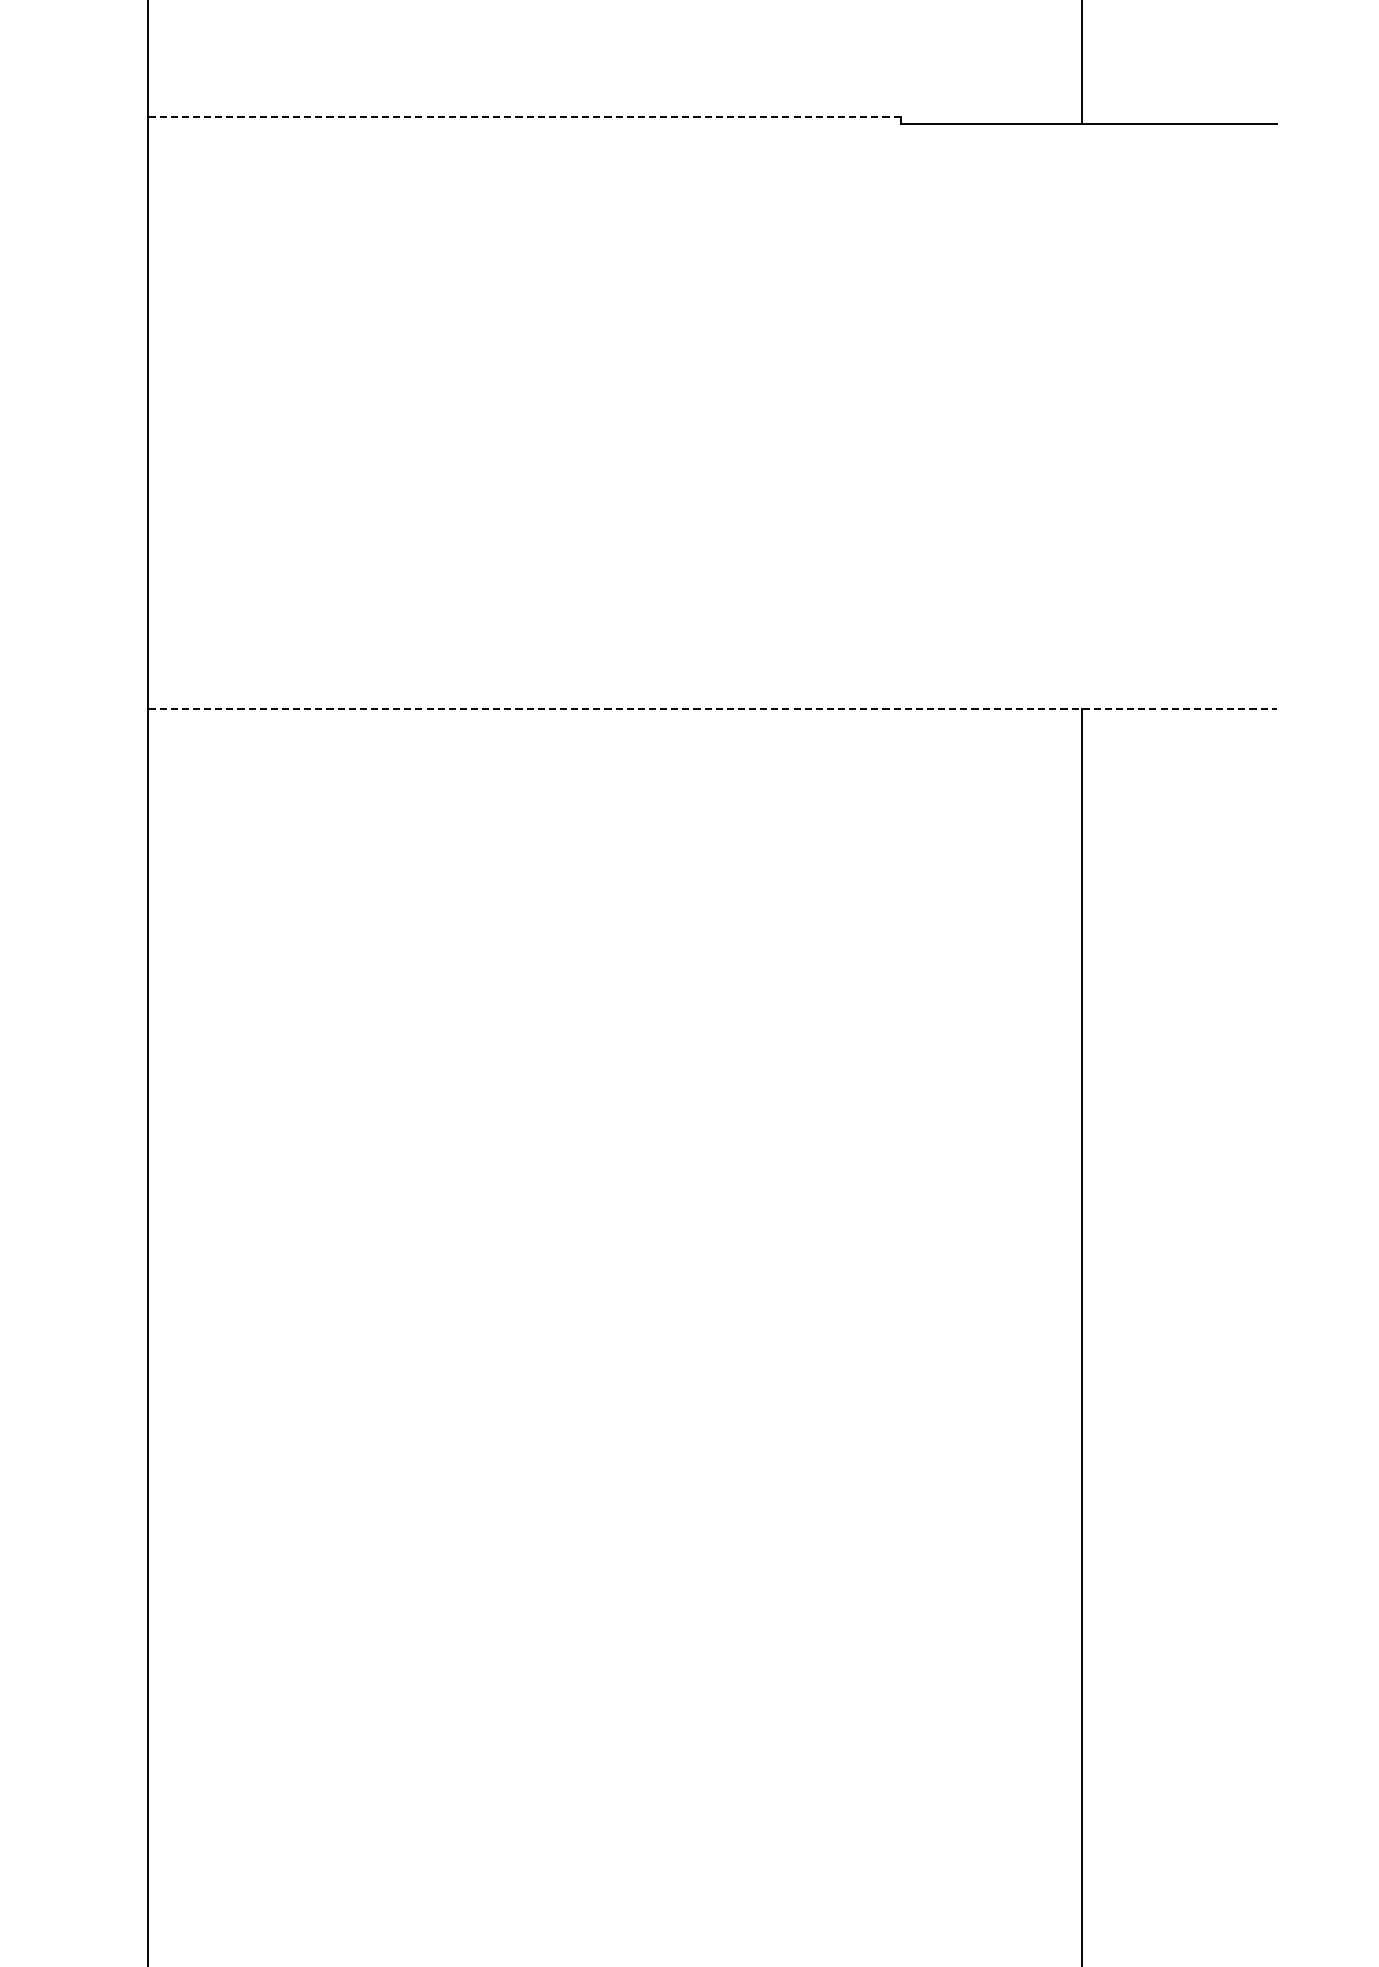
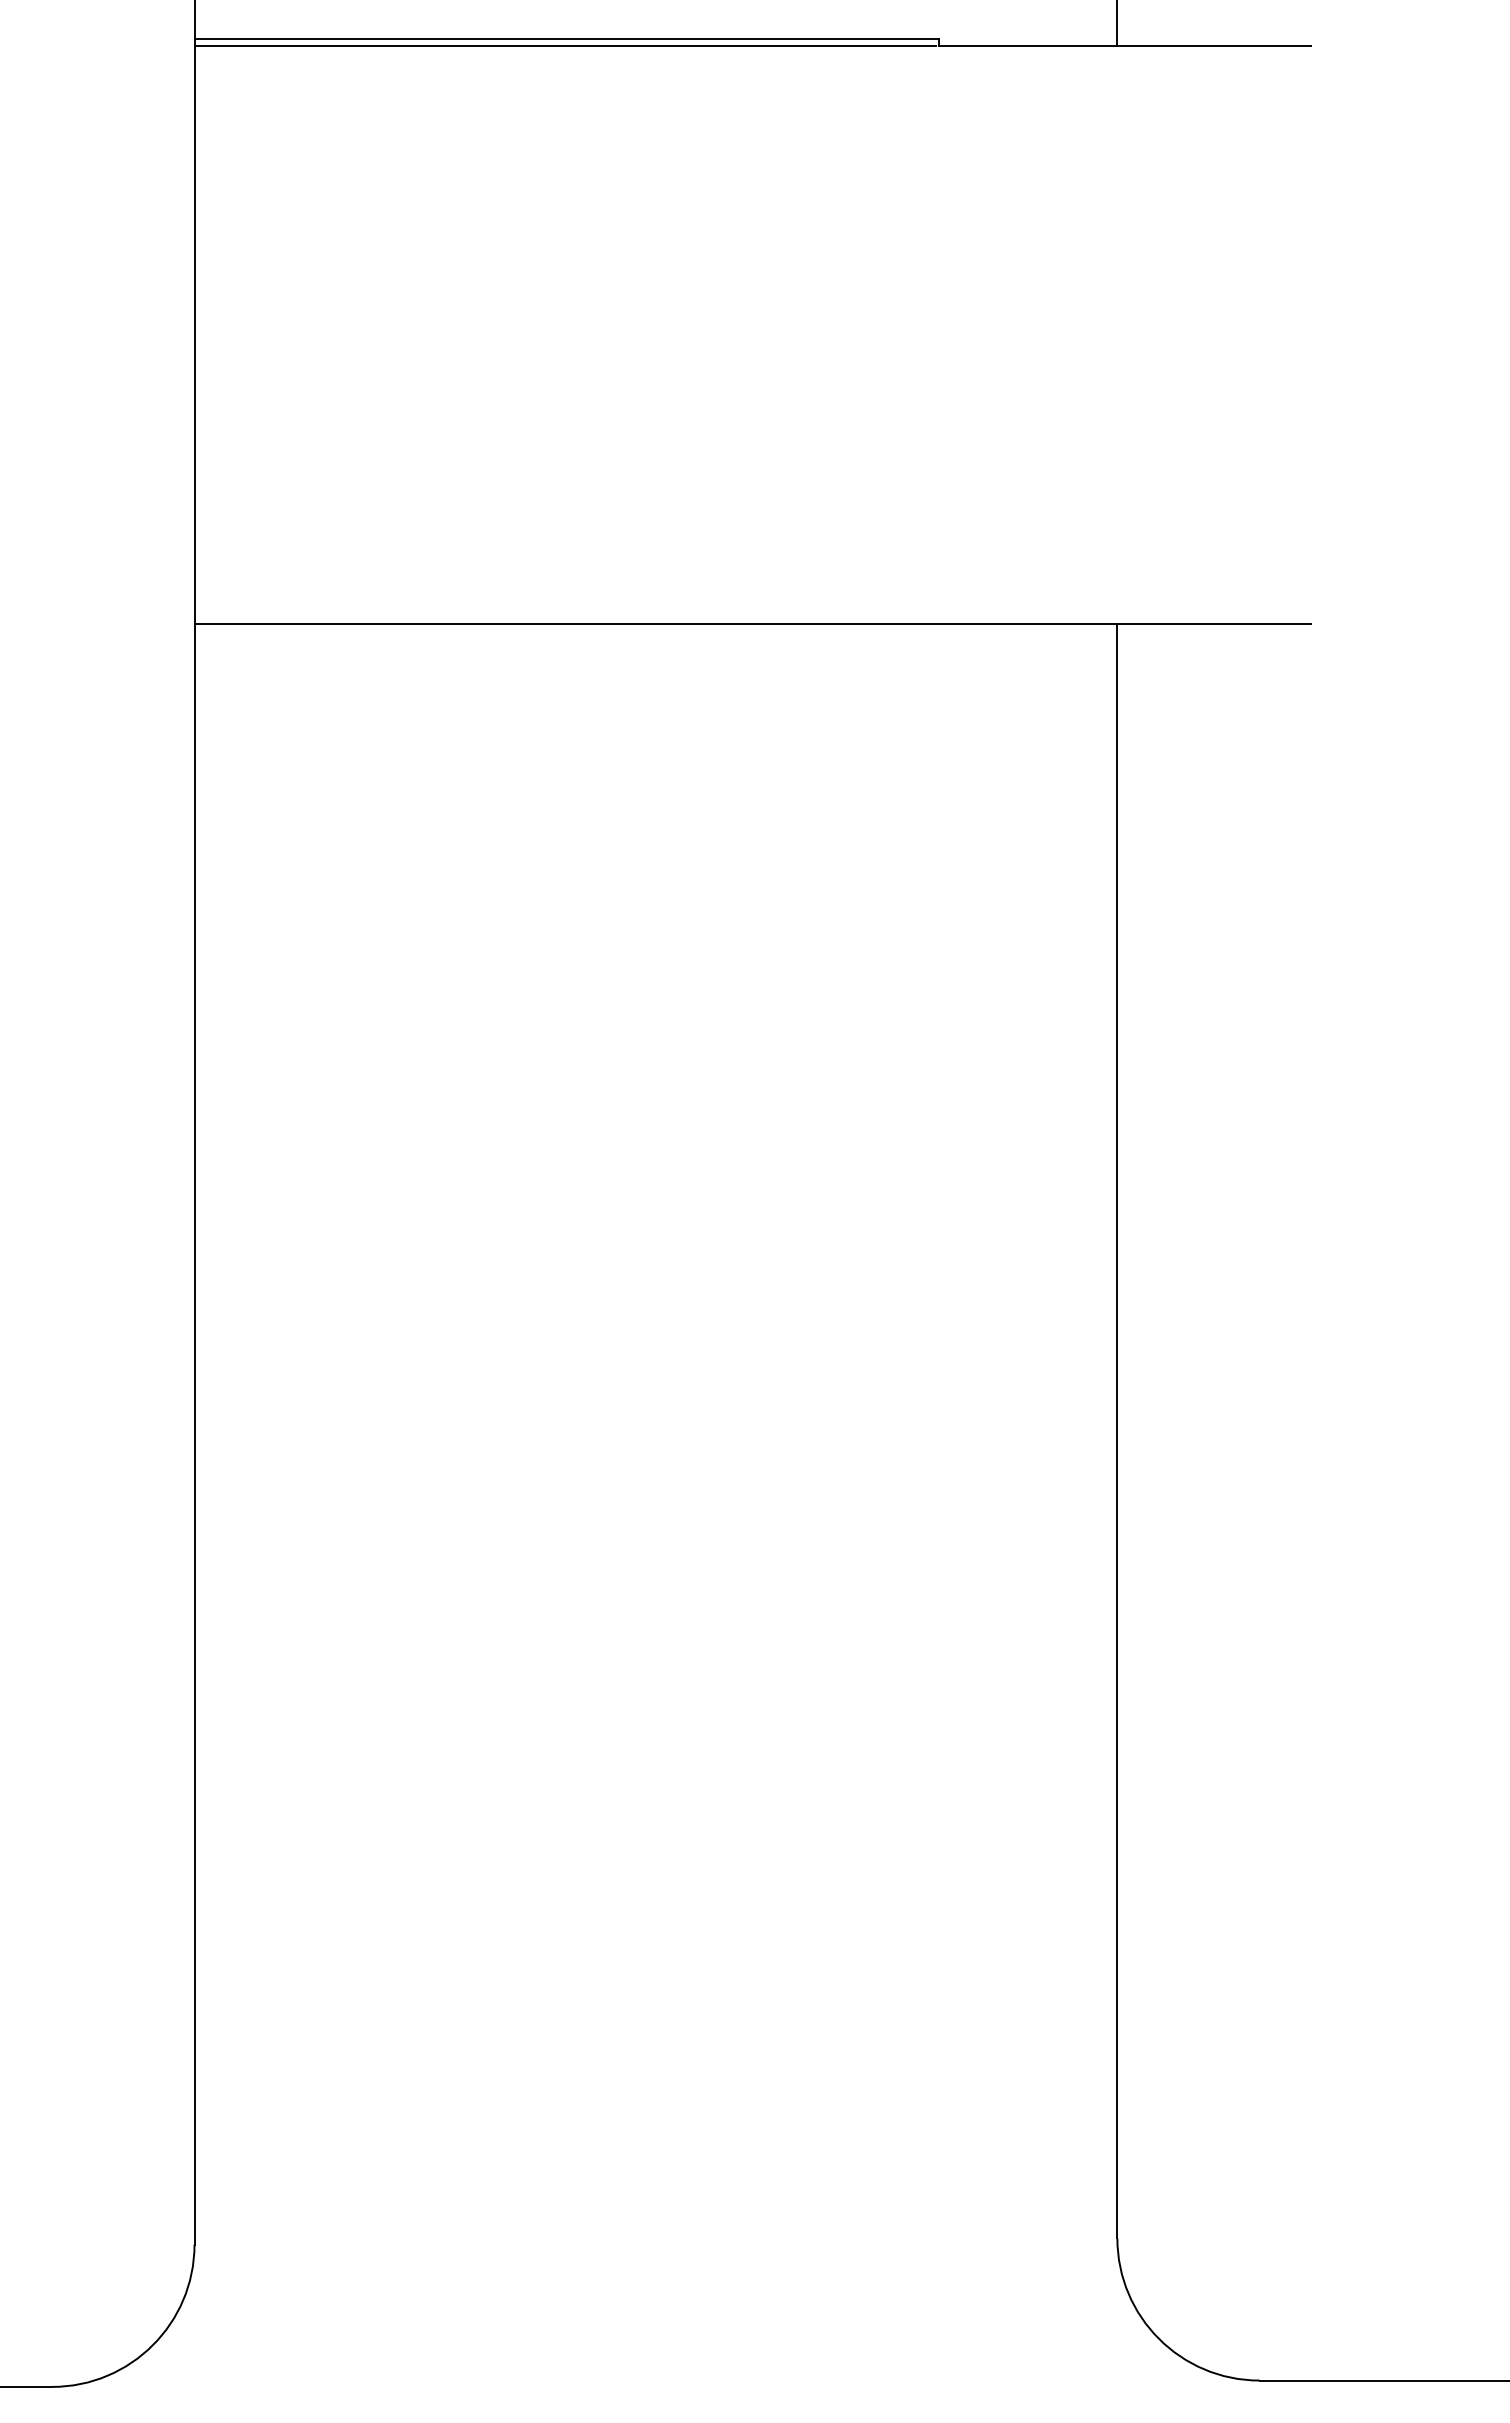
line: (525, 116) -> (567, 38), dashed -> solid
line: (522, 123) -> (564, 45), added
line: (713, 708) -> (753, 624), dashed -> solid

